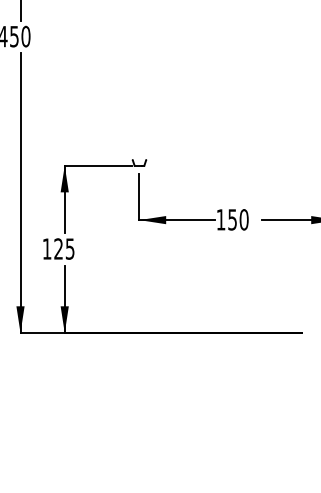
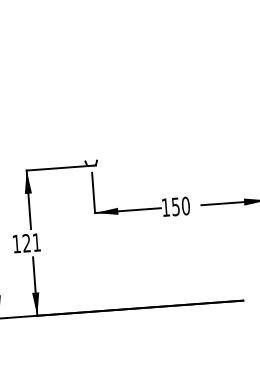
text: (69, 248) -> (36, 242), 125 -> 121

